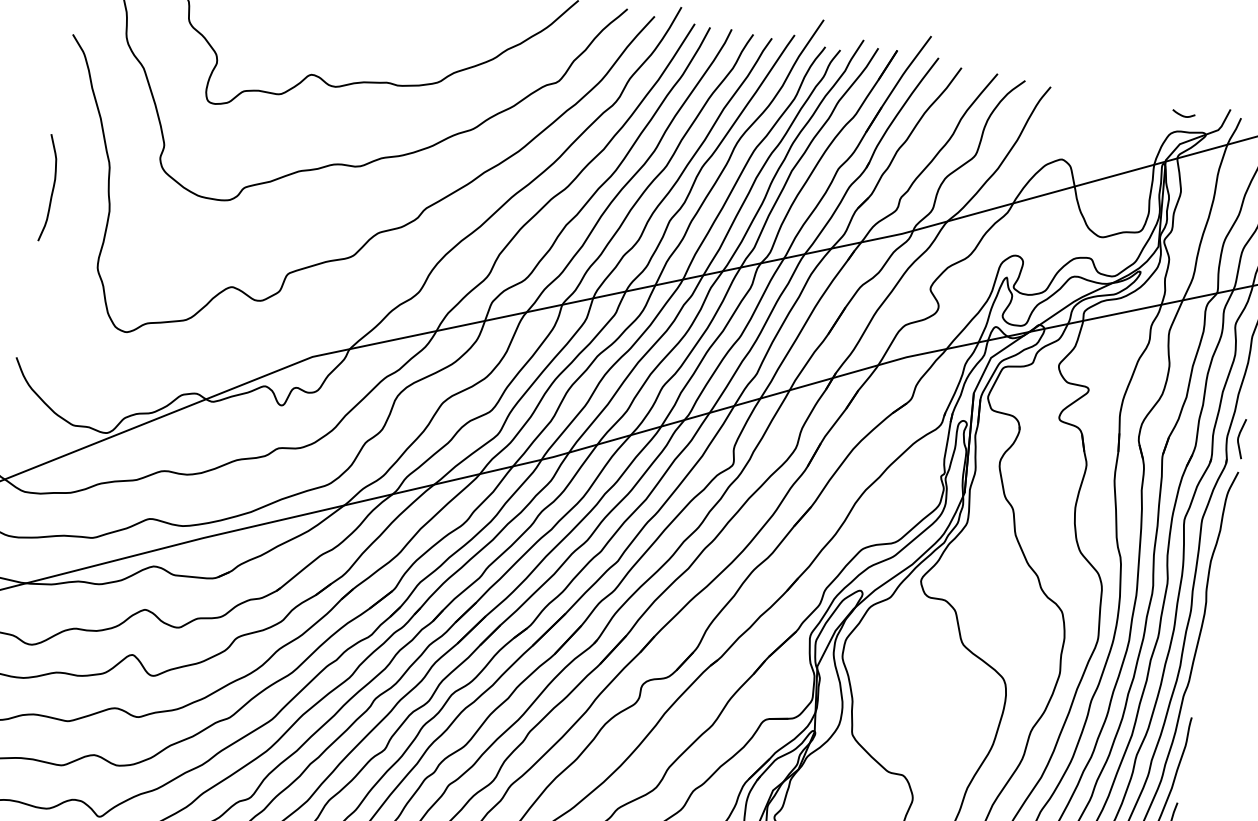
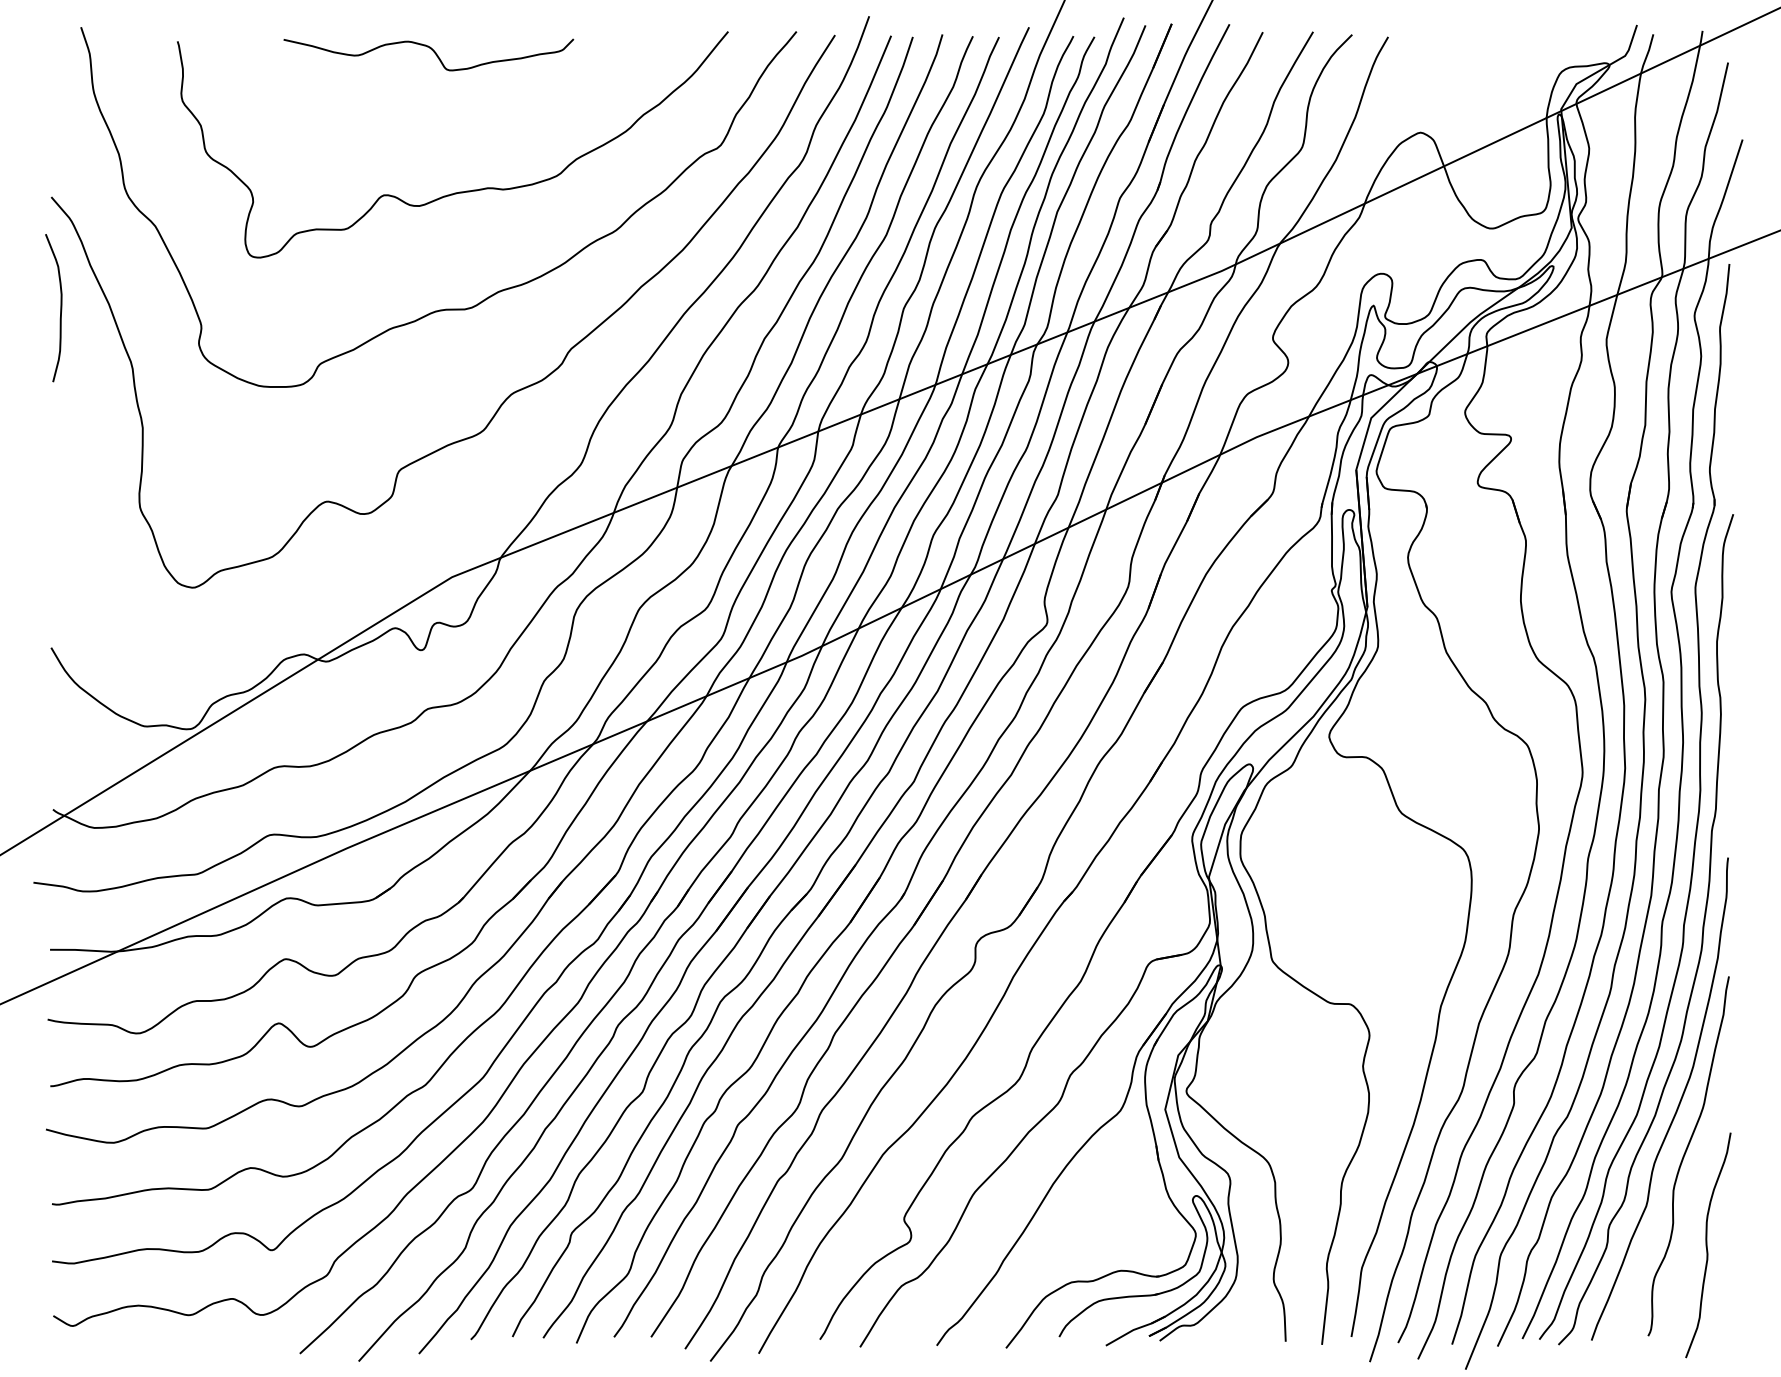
curve: (1183, 115) -> (1574, 44), removed
curve: (52, 189) -> (60, 308), moved
curve: (1239, 436) -> (1726, 466), removed

